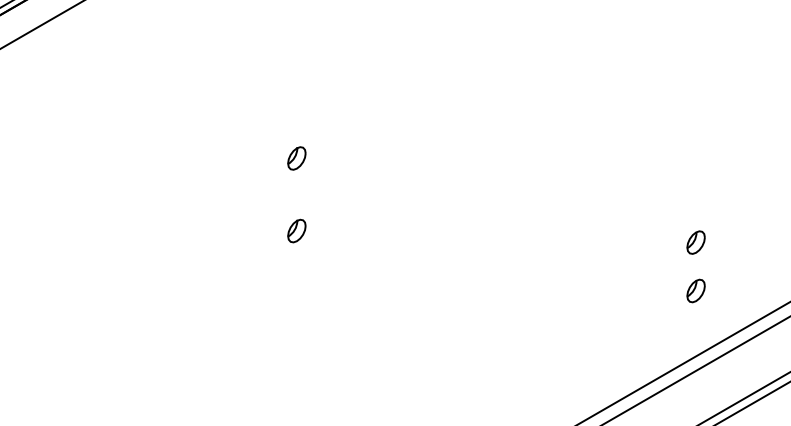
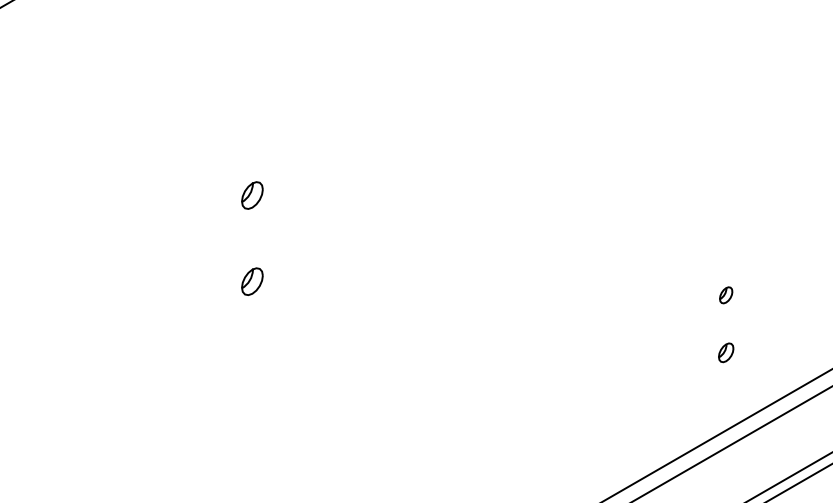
part: (695, 242) -> (725, 295), size x0.6
part: (695, 290) -> (725, 352), size x0.7

